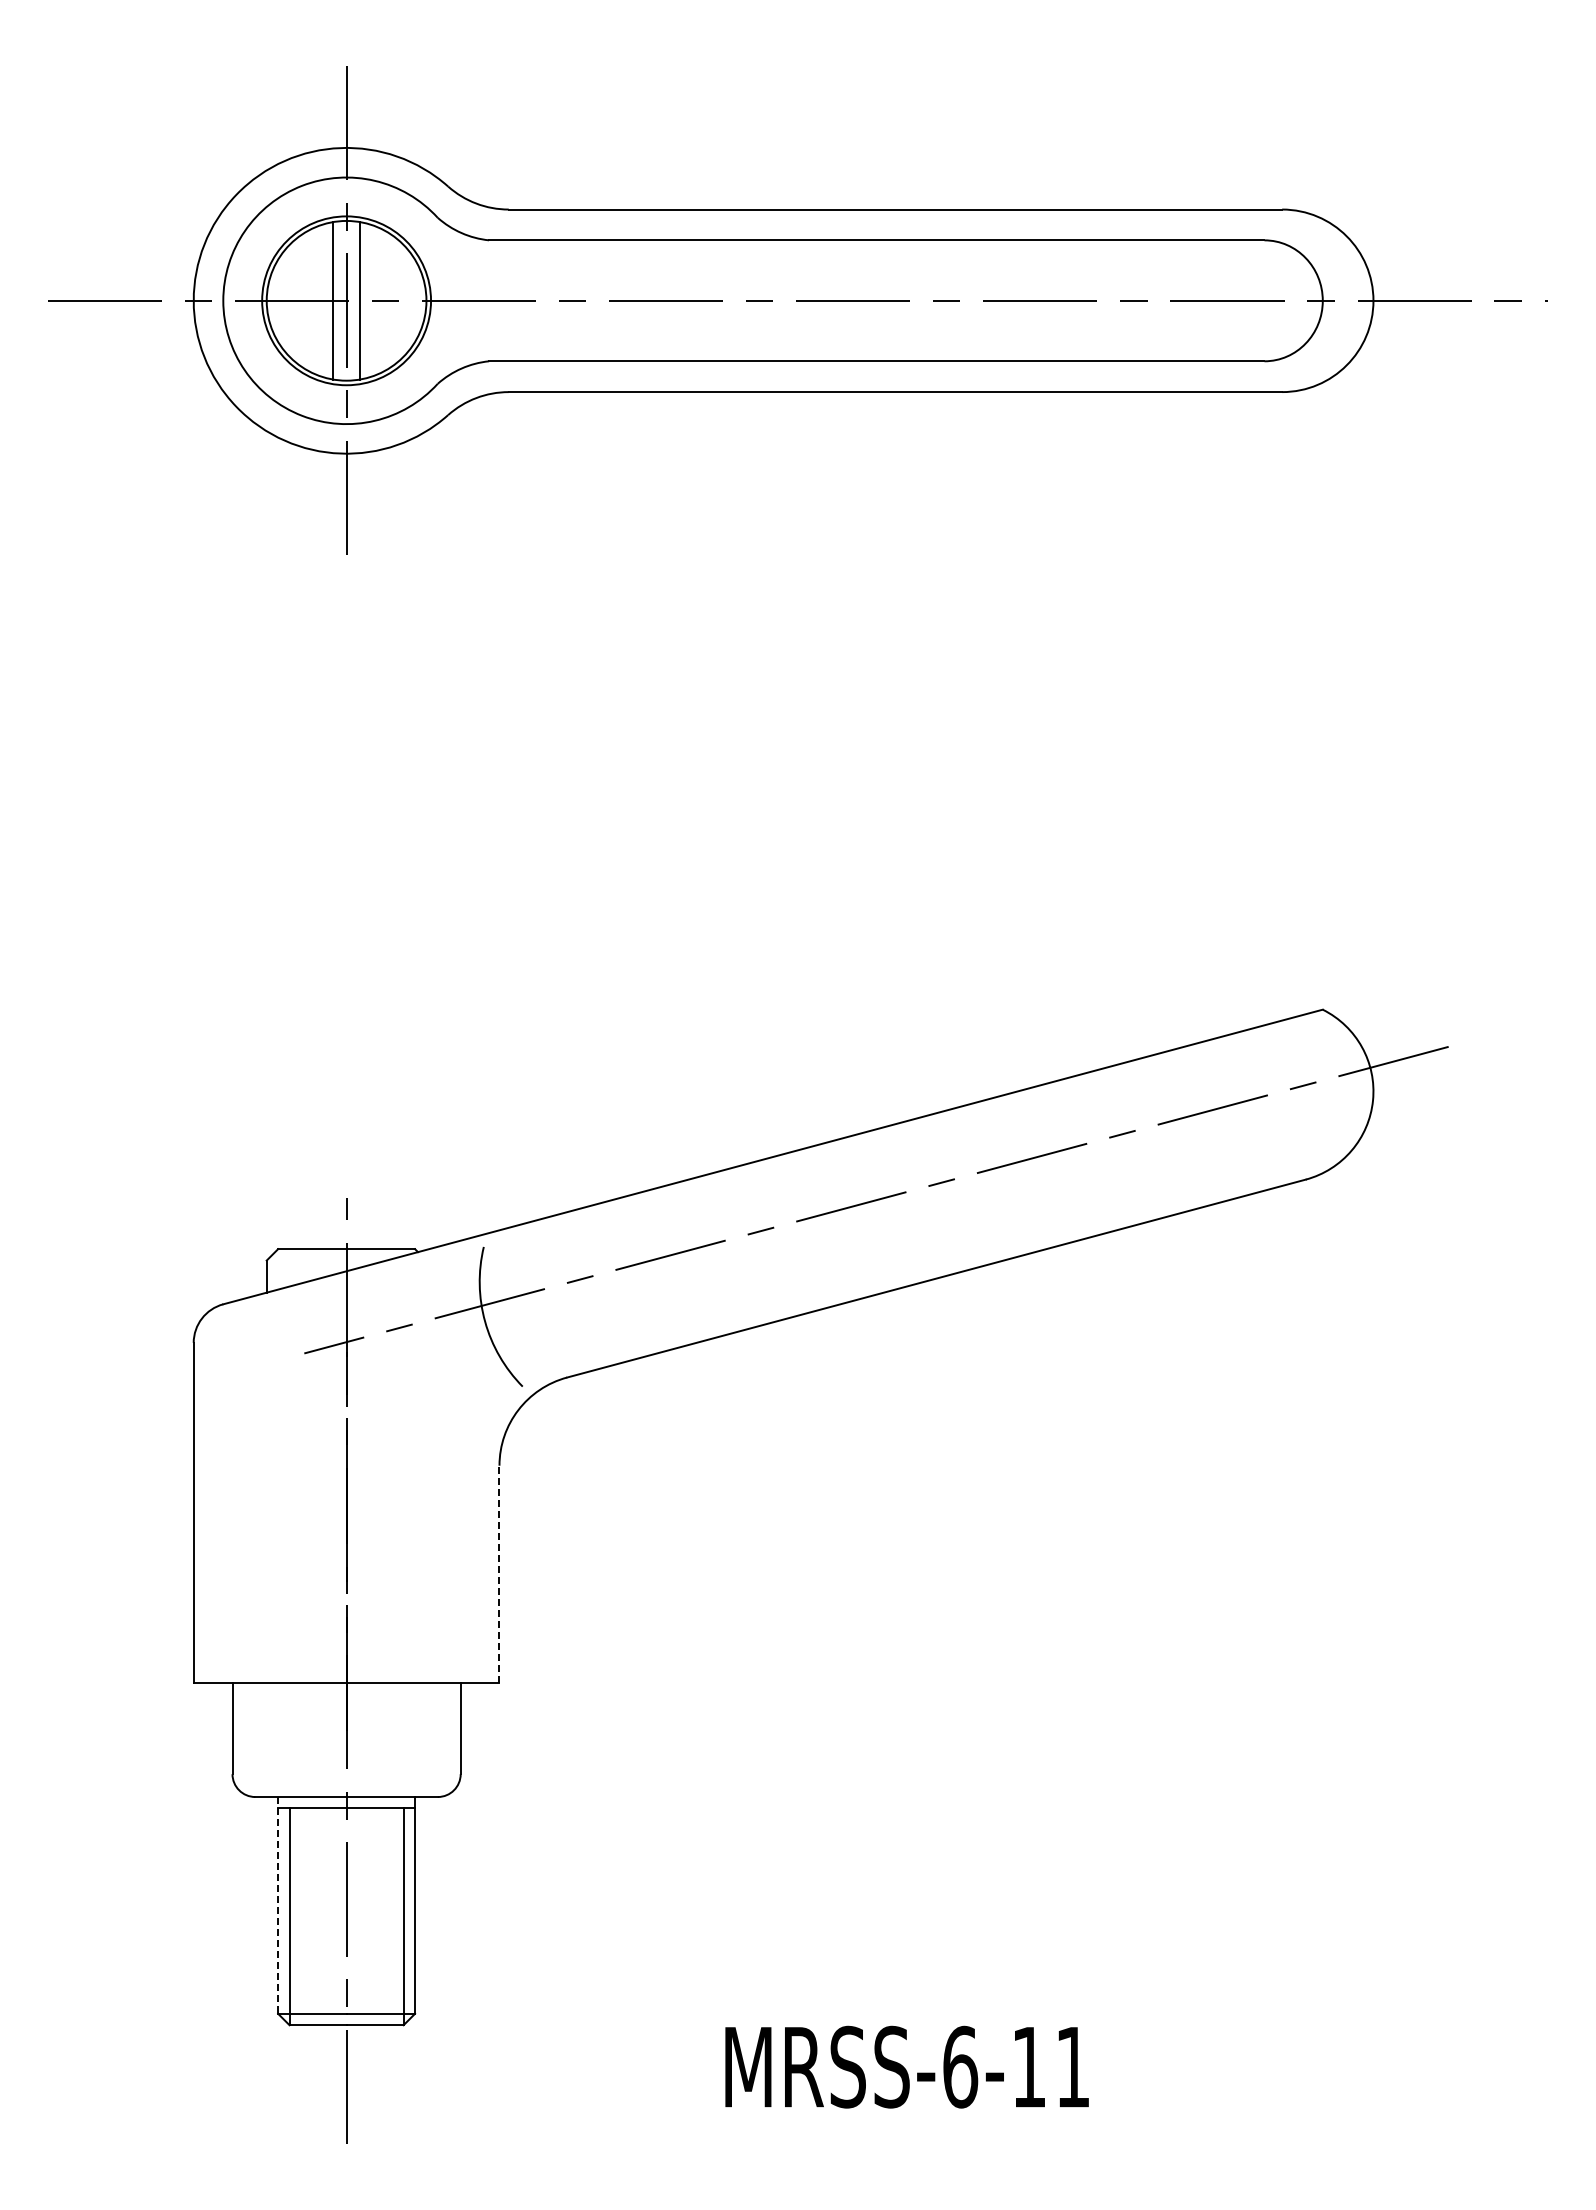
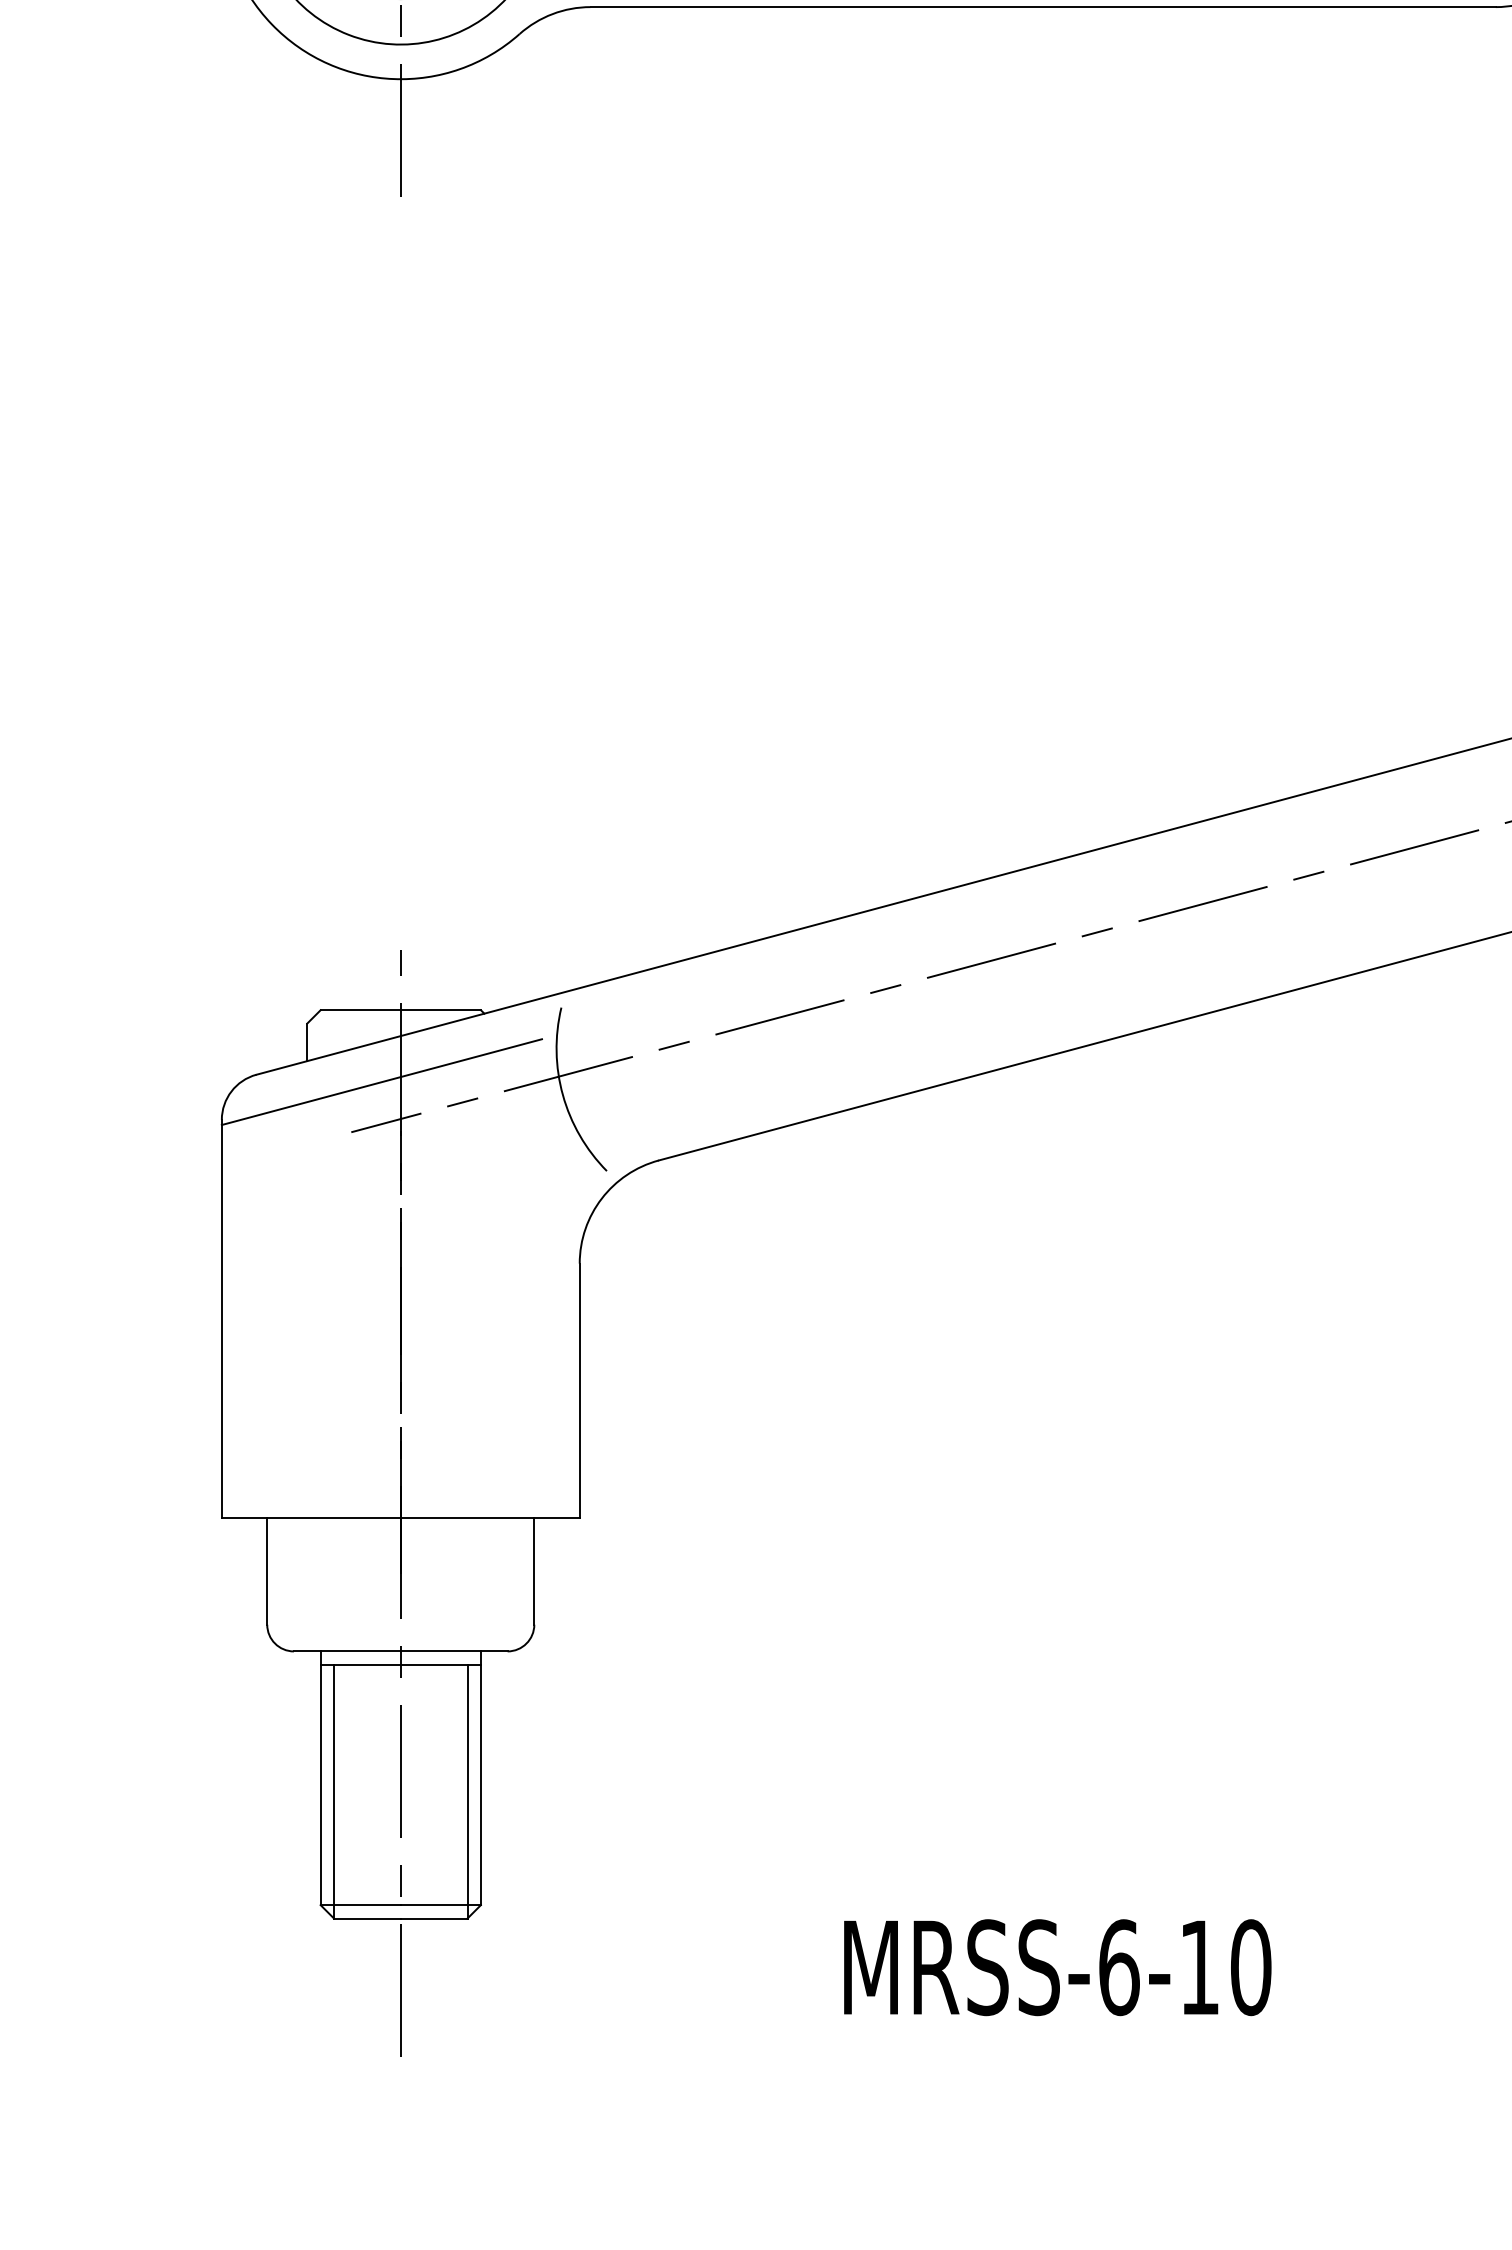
line: (330, 1310) -> (381, 1081), added
line: (499, 1574) -> (579, 1390), dashed -> solid
line: (278, 1905) -> (321, 1778), dashed -> solid
text: (1072, 2066) -> (1250, 1966), MRSS-6-11 -> MRSS-6-10

